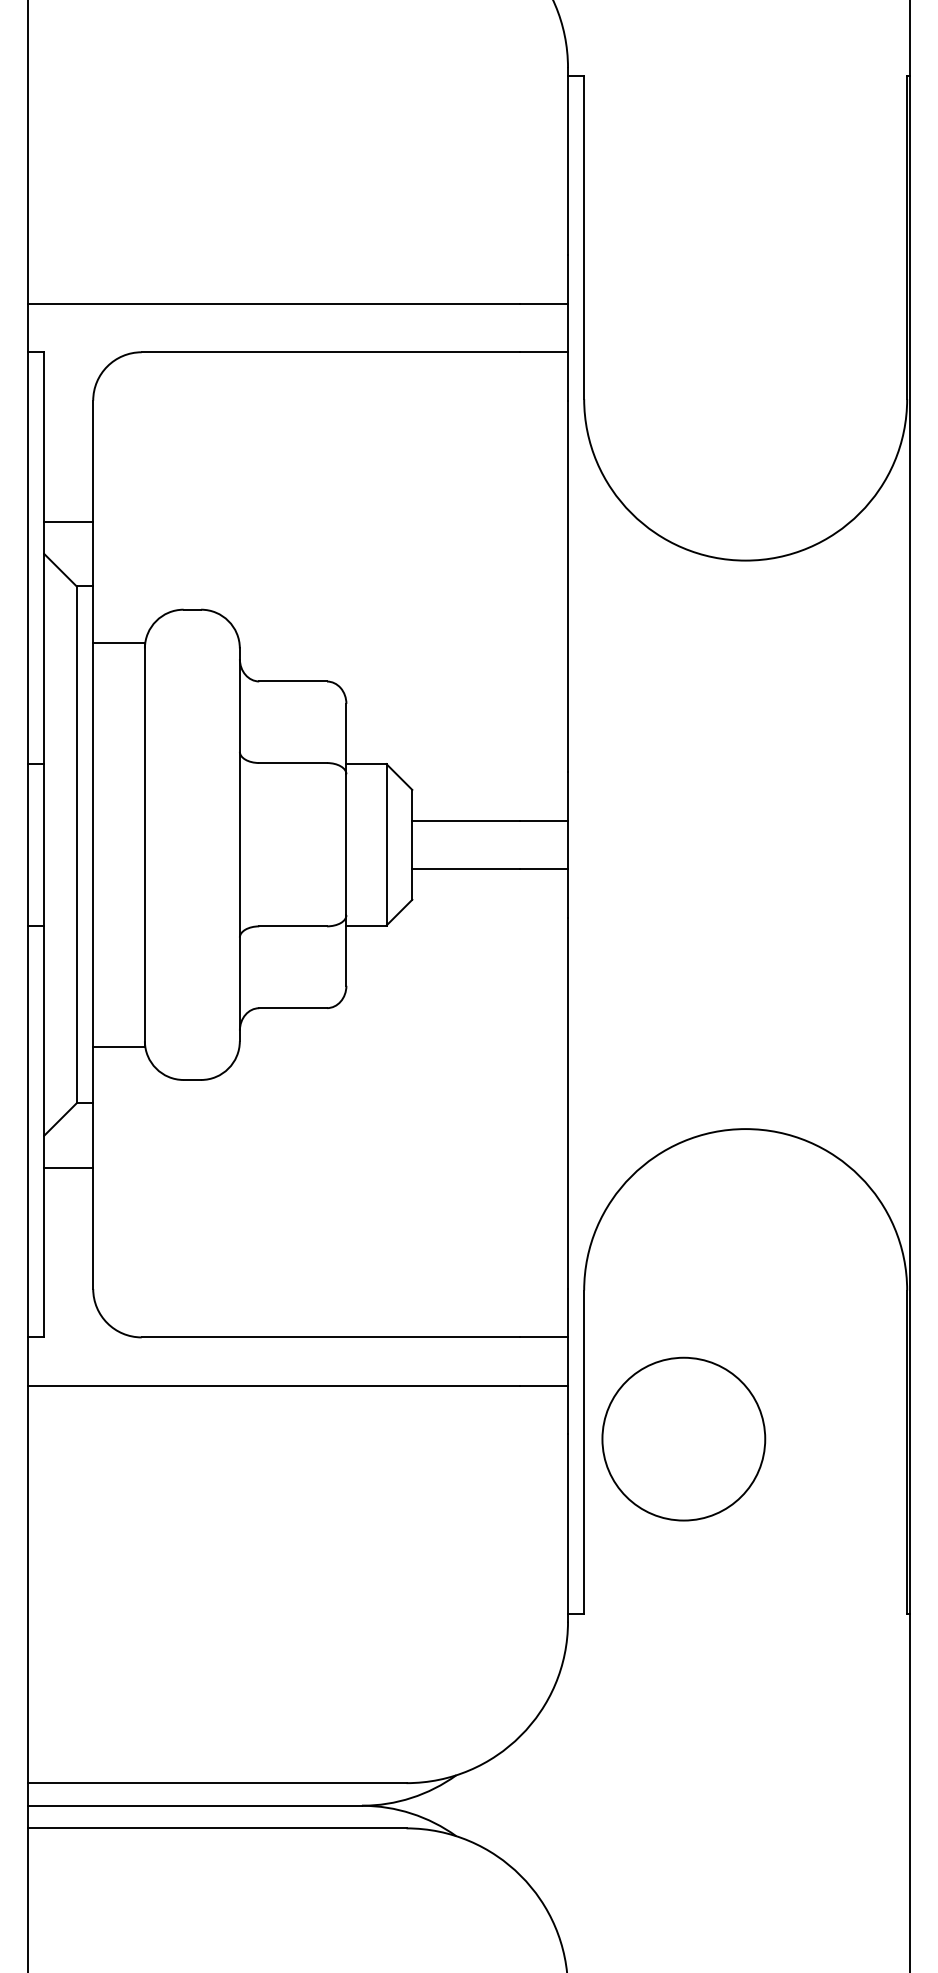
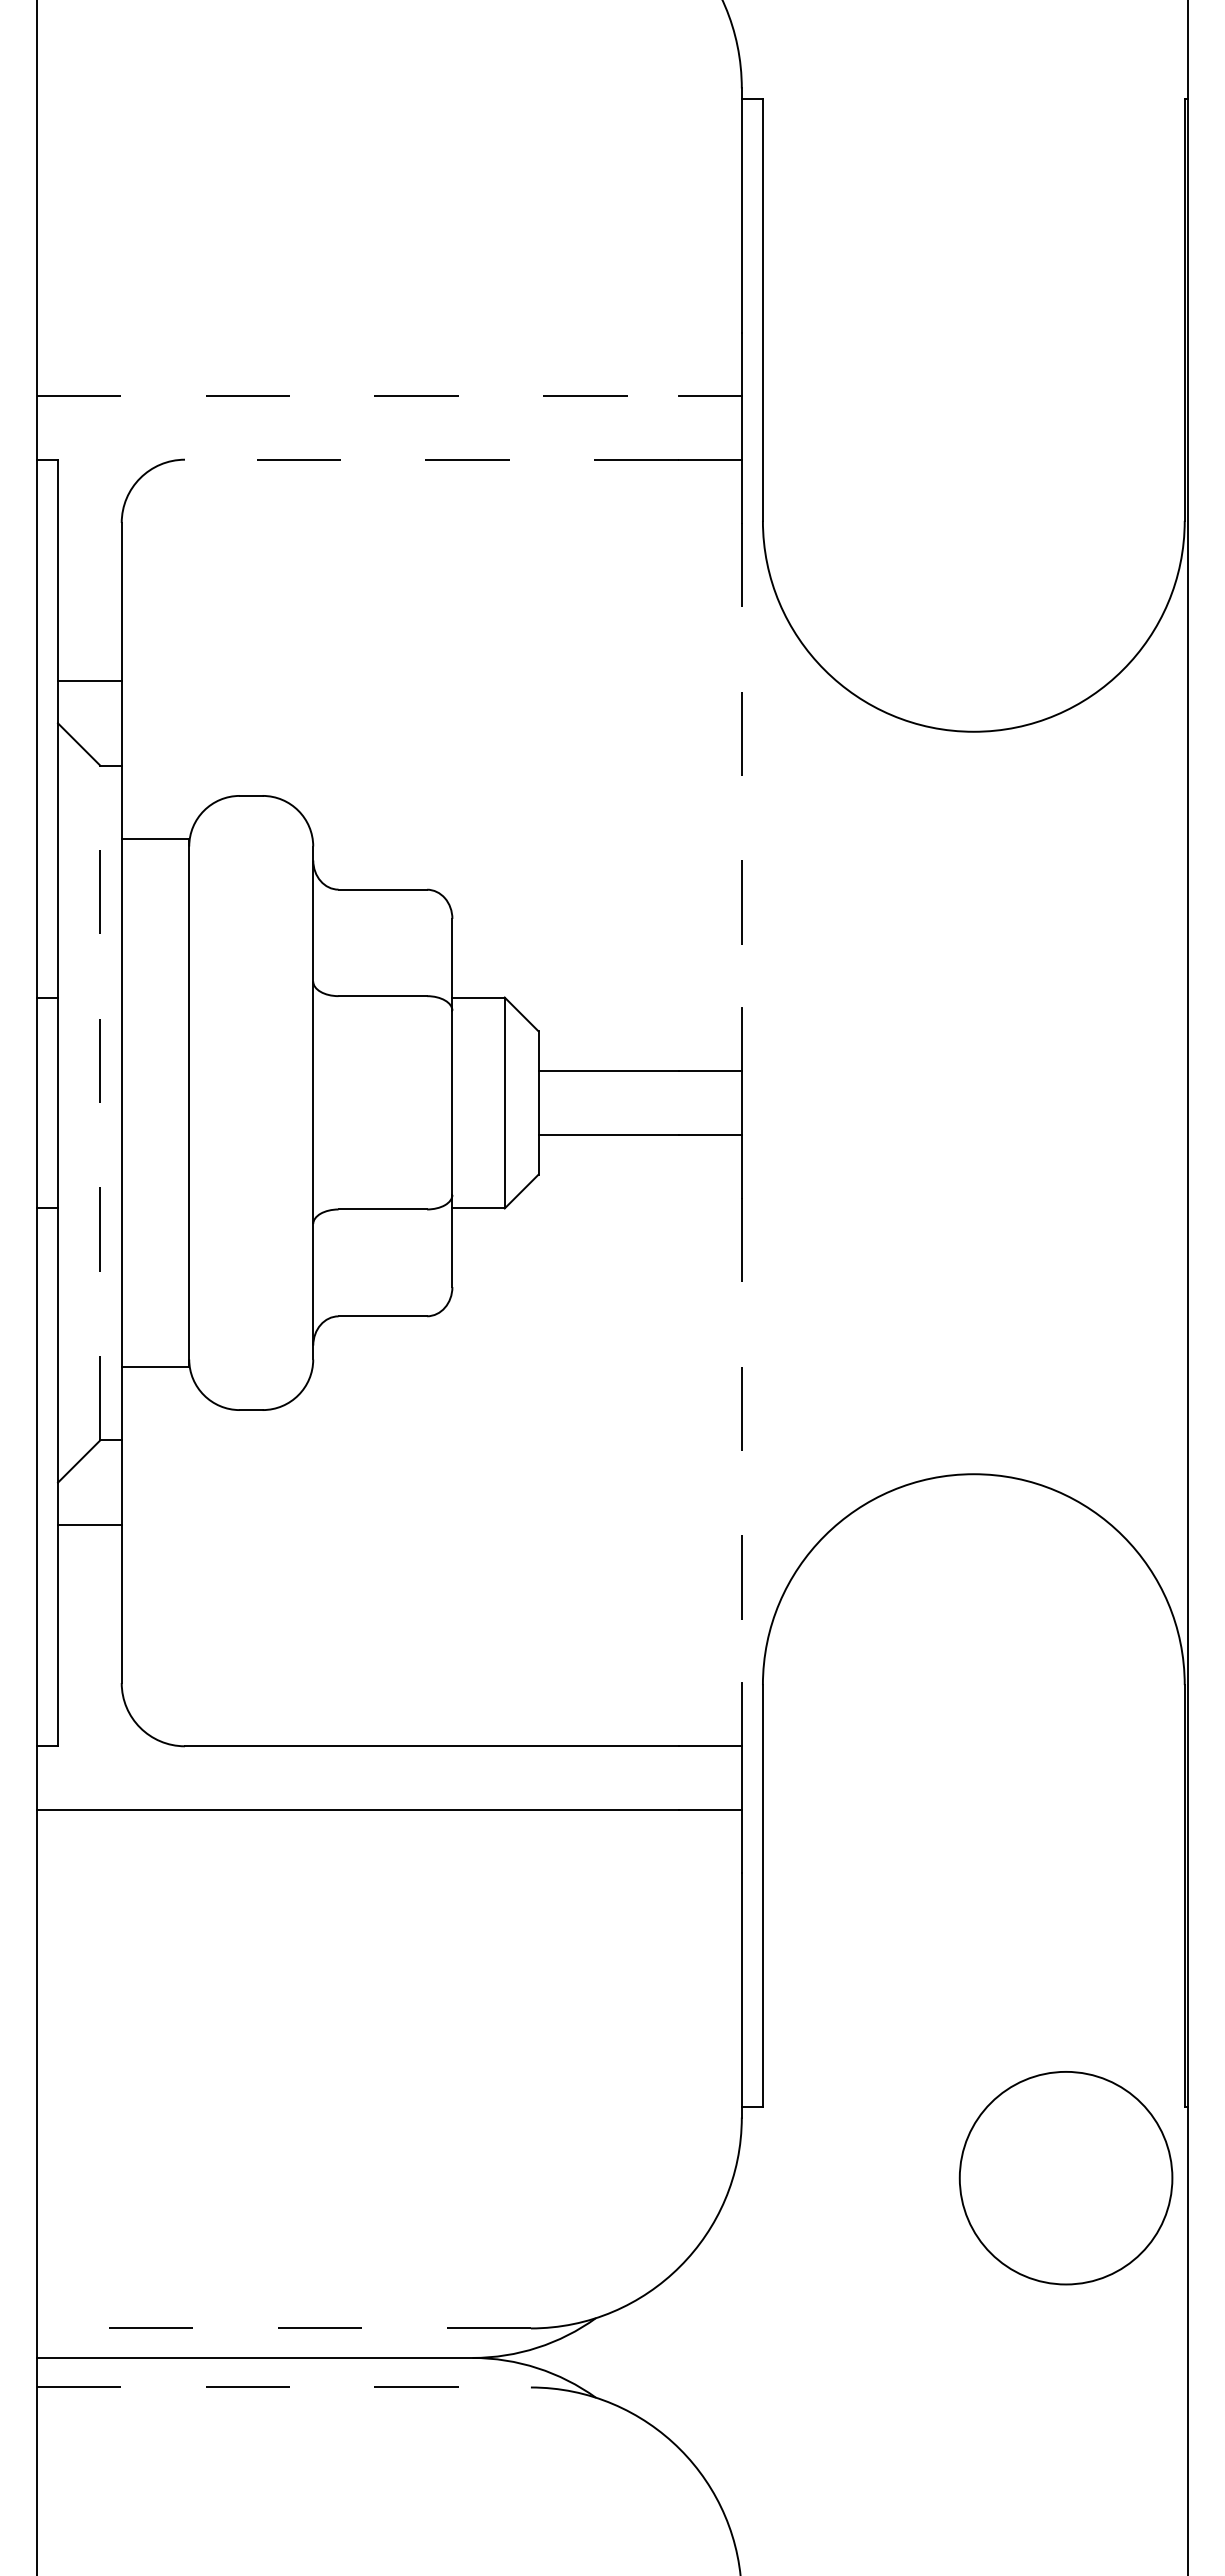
line: (273, 303) -> (357, 396), solid -> dashed
line: (330, 352) -> (431, 459), solid -> dashed
line: (567, 586) -> (741, 765), solid -> dashed
line: (76, 844) -> (100, 1102), solid -> dashed
line: (567, 1103) -> (741, 1440), solid -> dashed
circle: (683, 1439) -> (1065, 2178), moved
line: (217, 1783) -> (283, 2328), solid -> dashed
line: (217, 1828) -> (283, 2387), solid -> dashed

